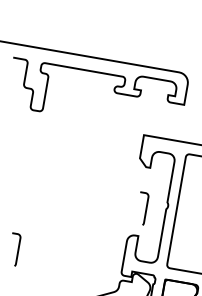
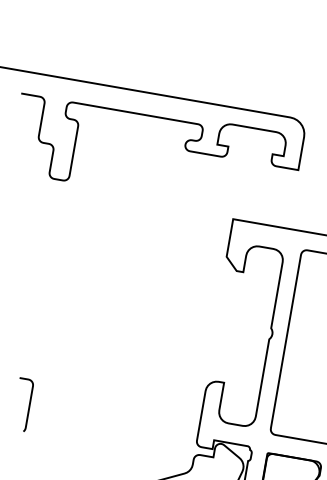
curve: (145, 208) -> (235, 338), removed

